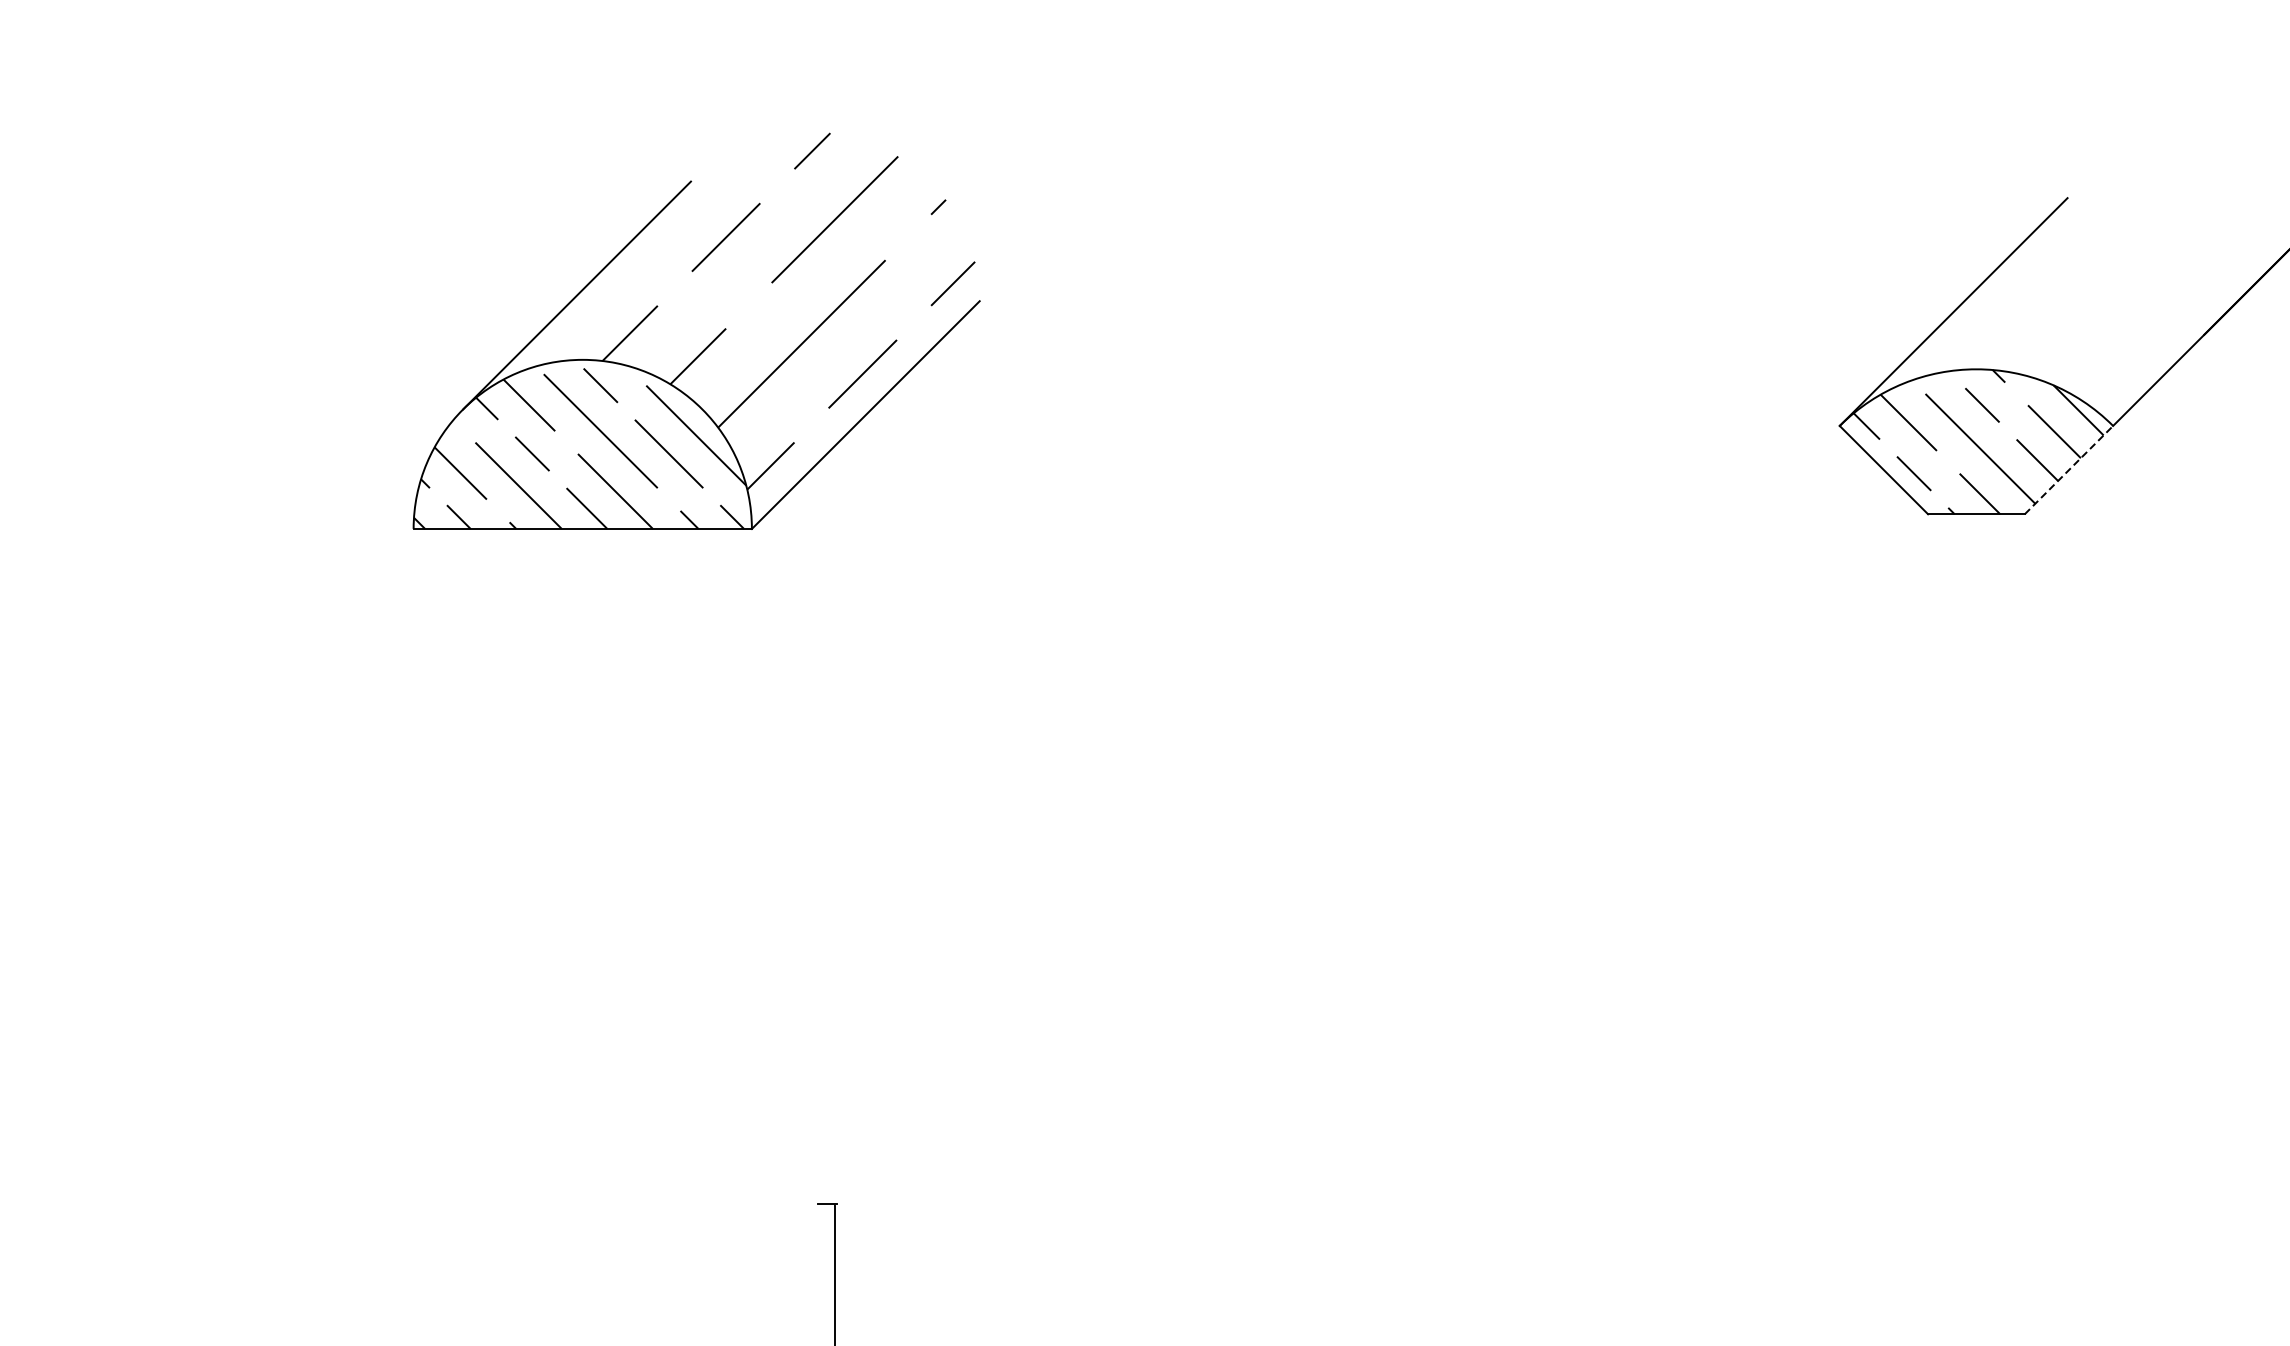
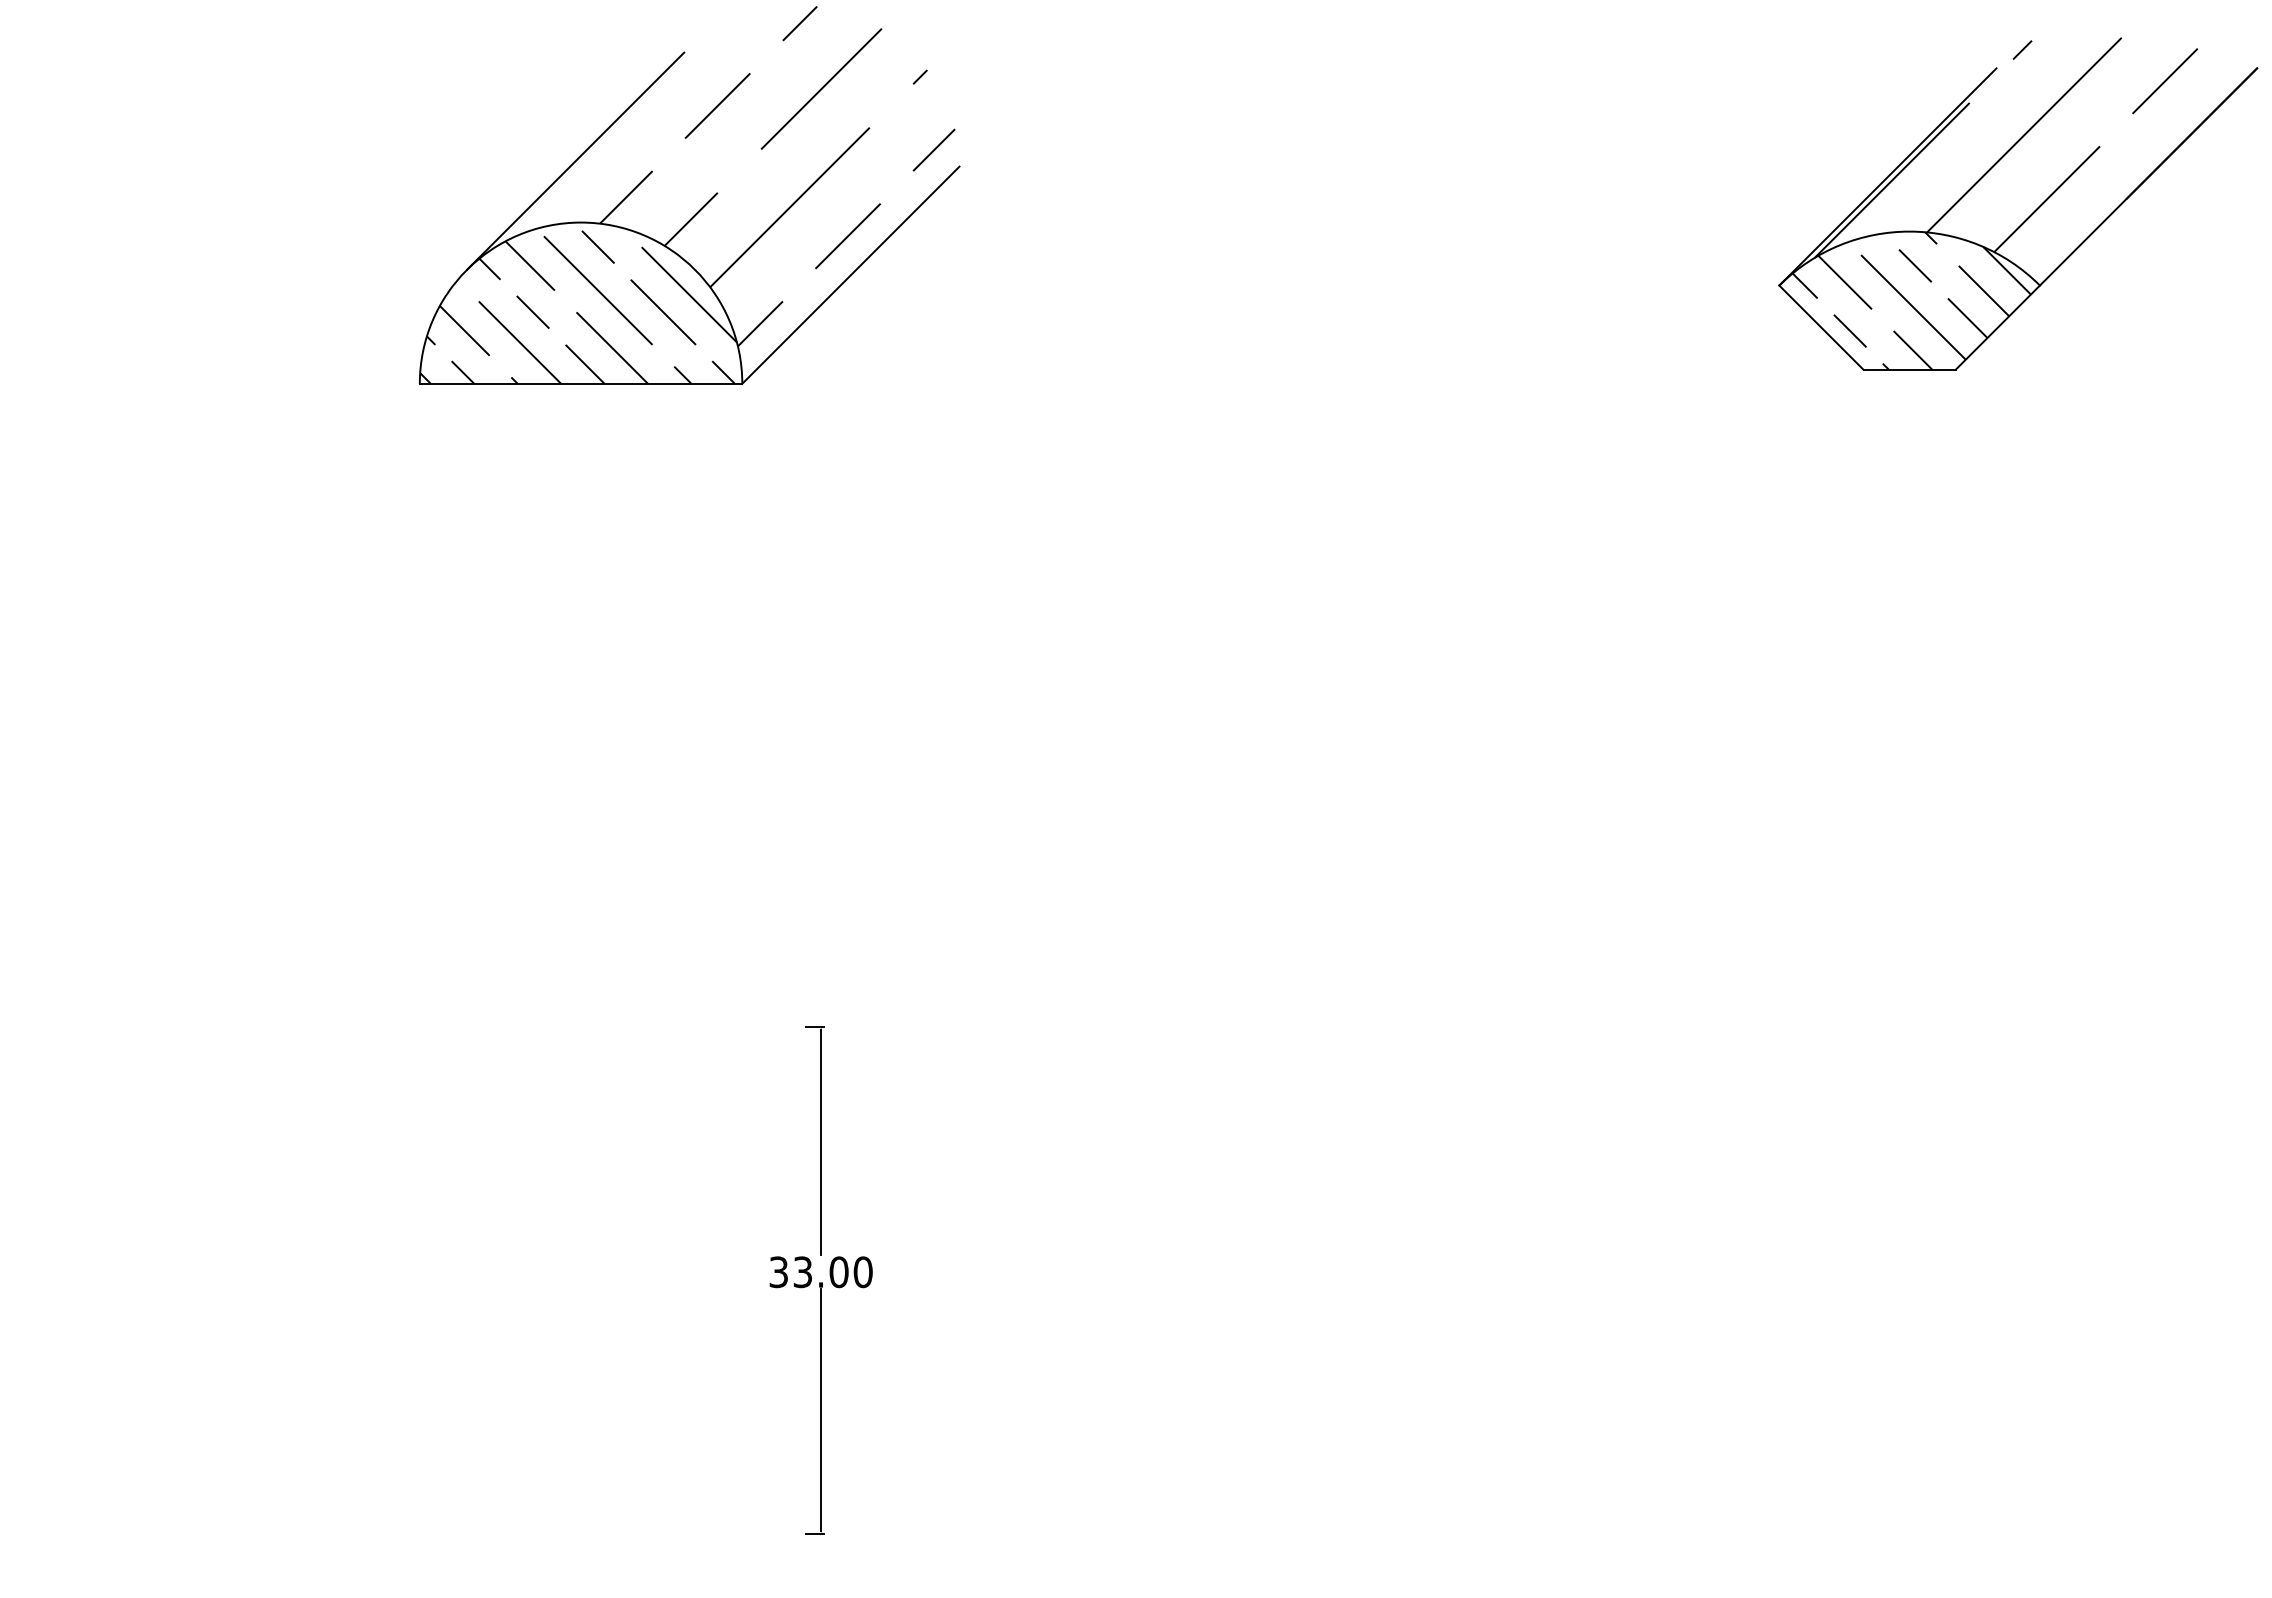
hatch: (2077, 281) -> (2005, 147), added
line: (2068, 469) -> (1997, 327), dashed -> solid

